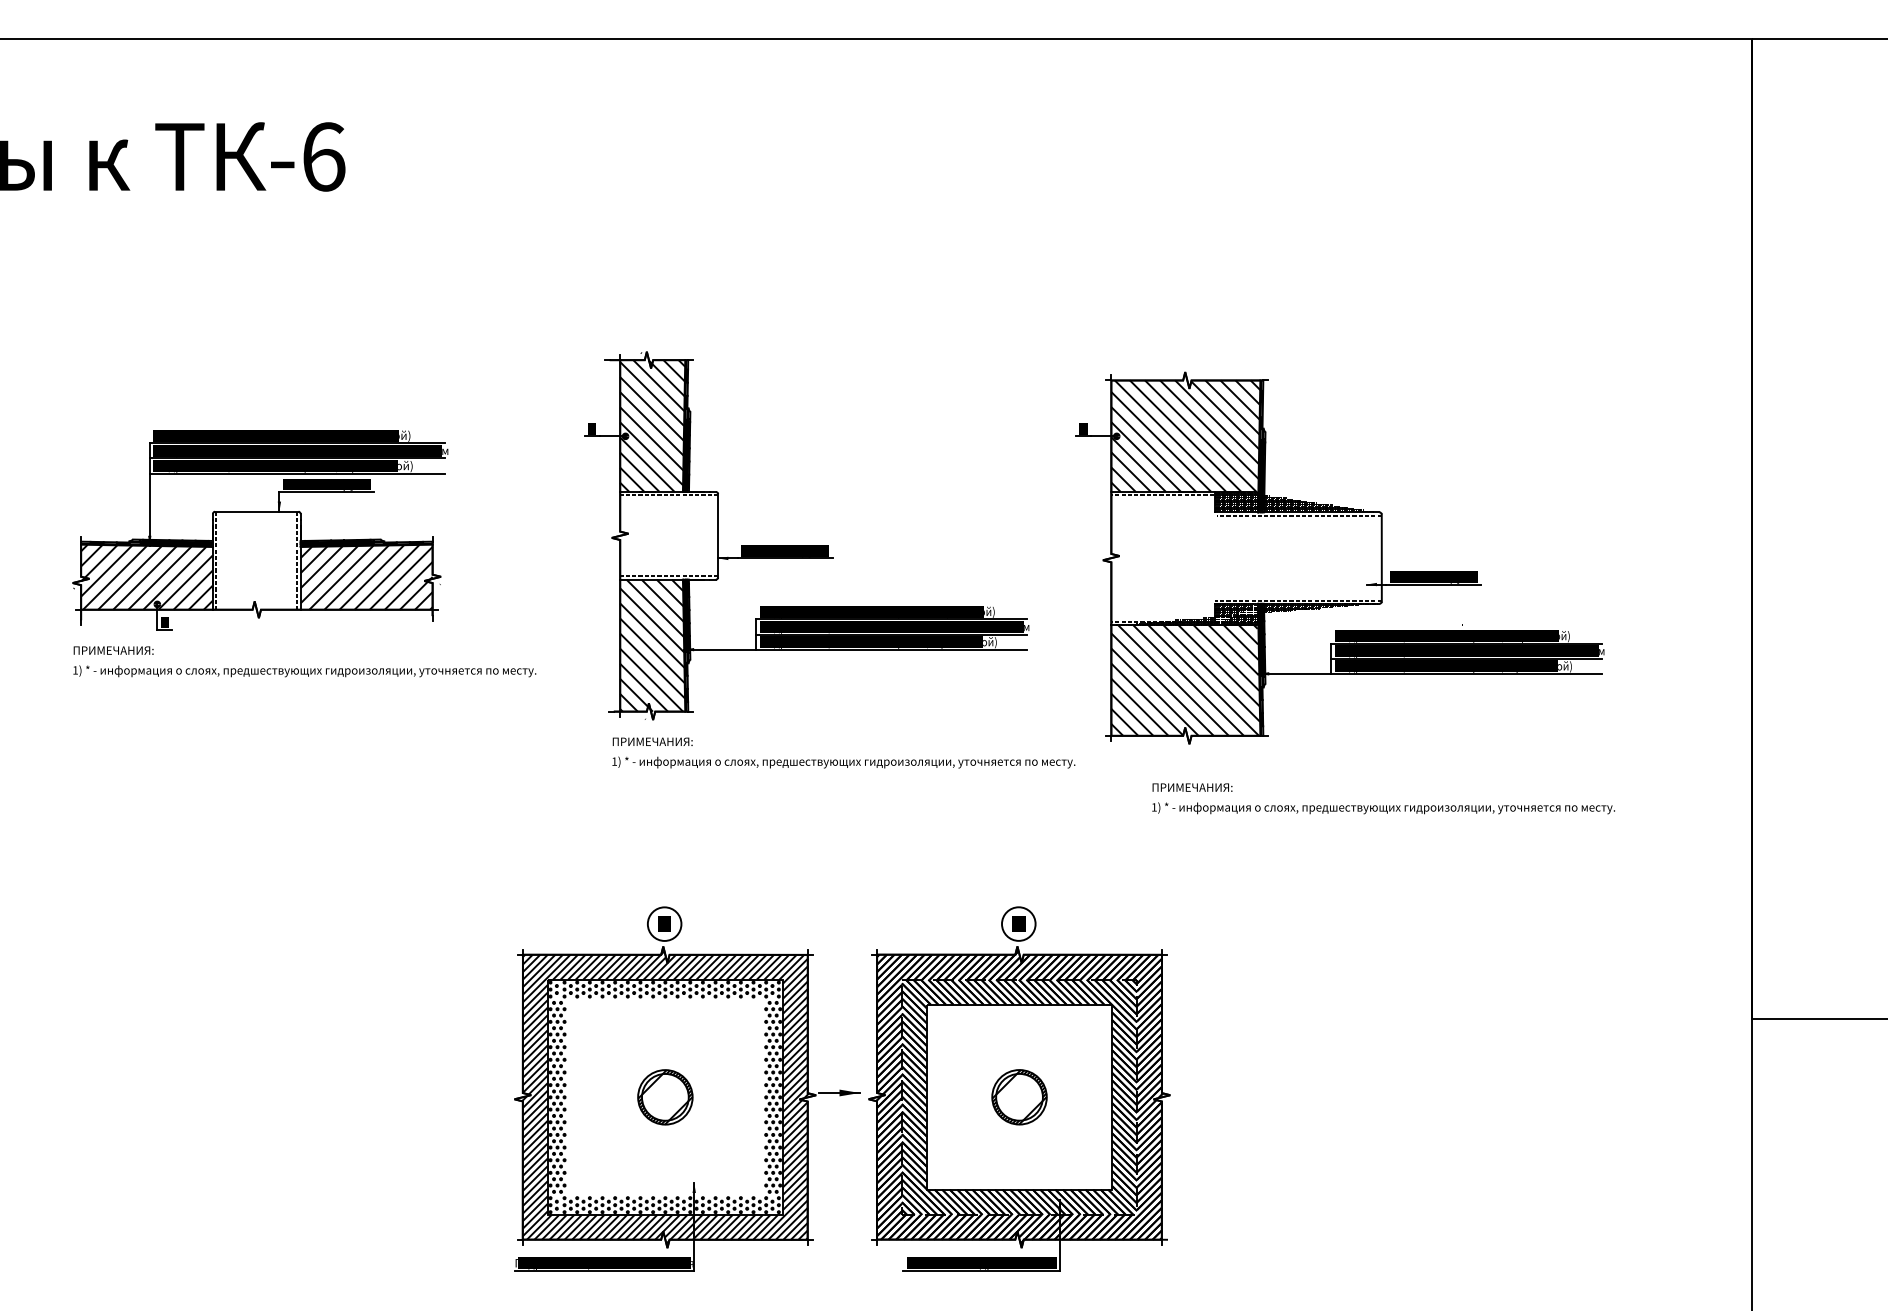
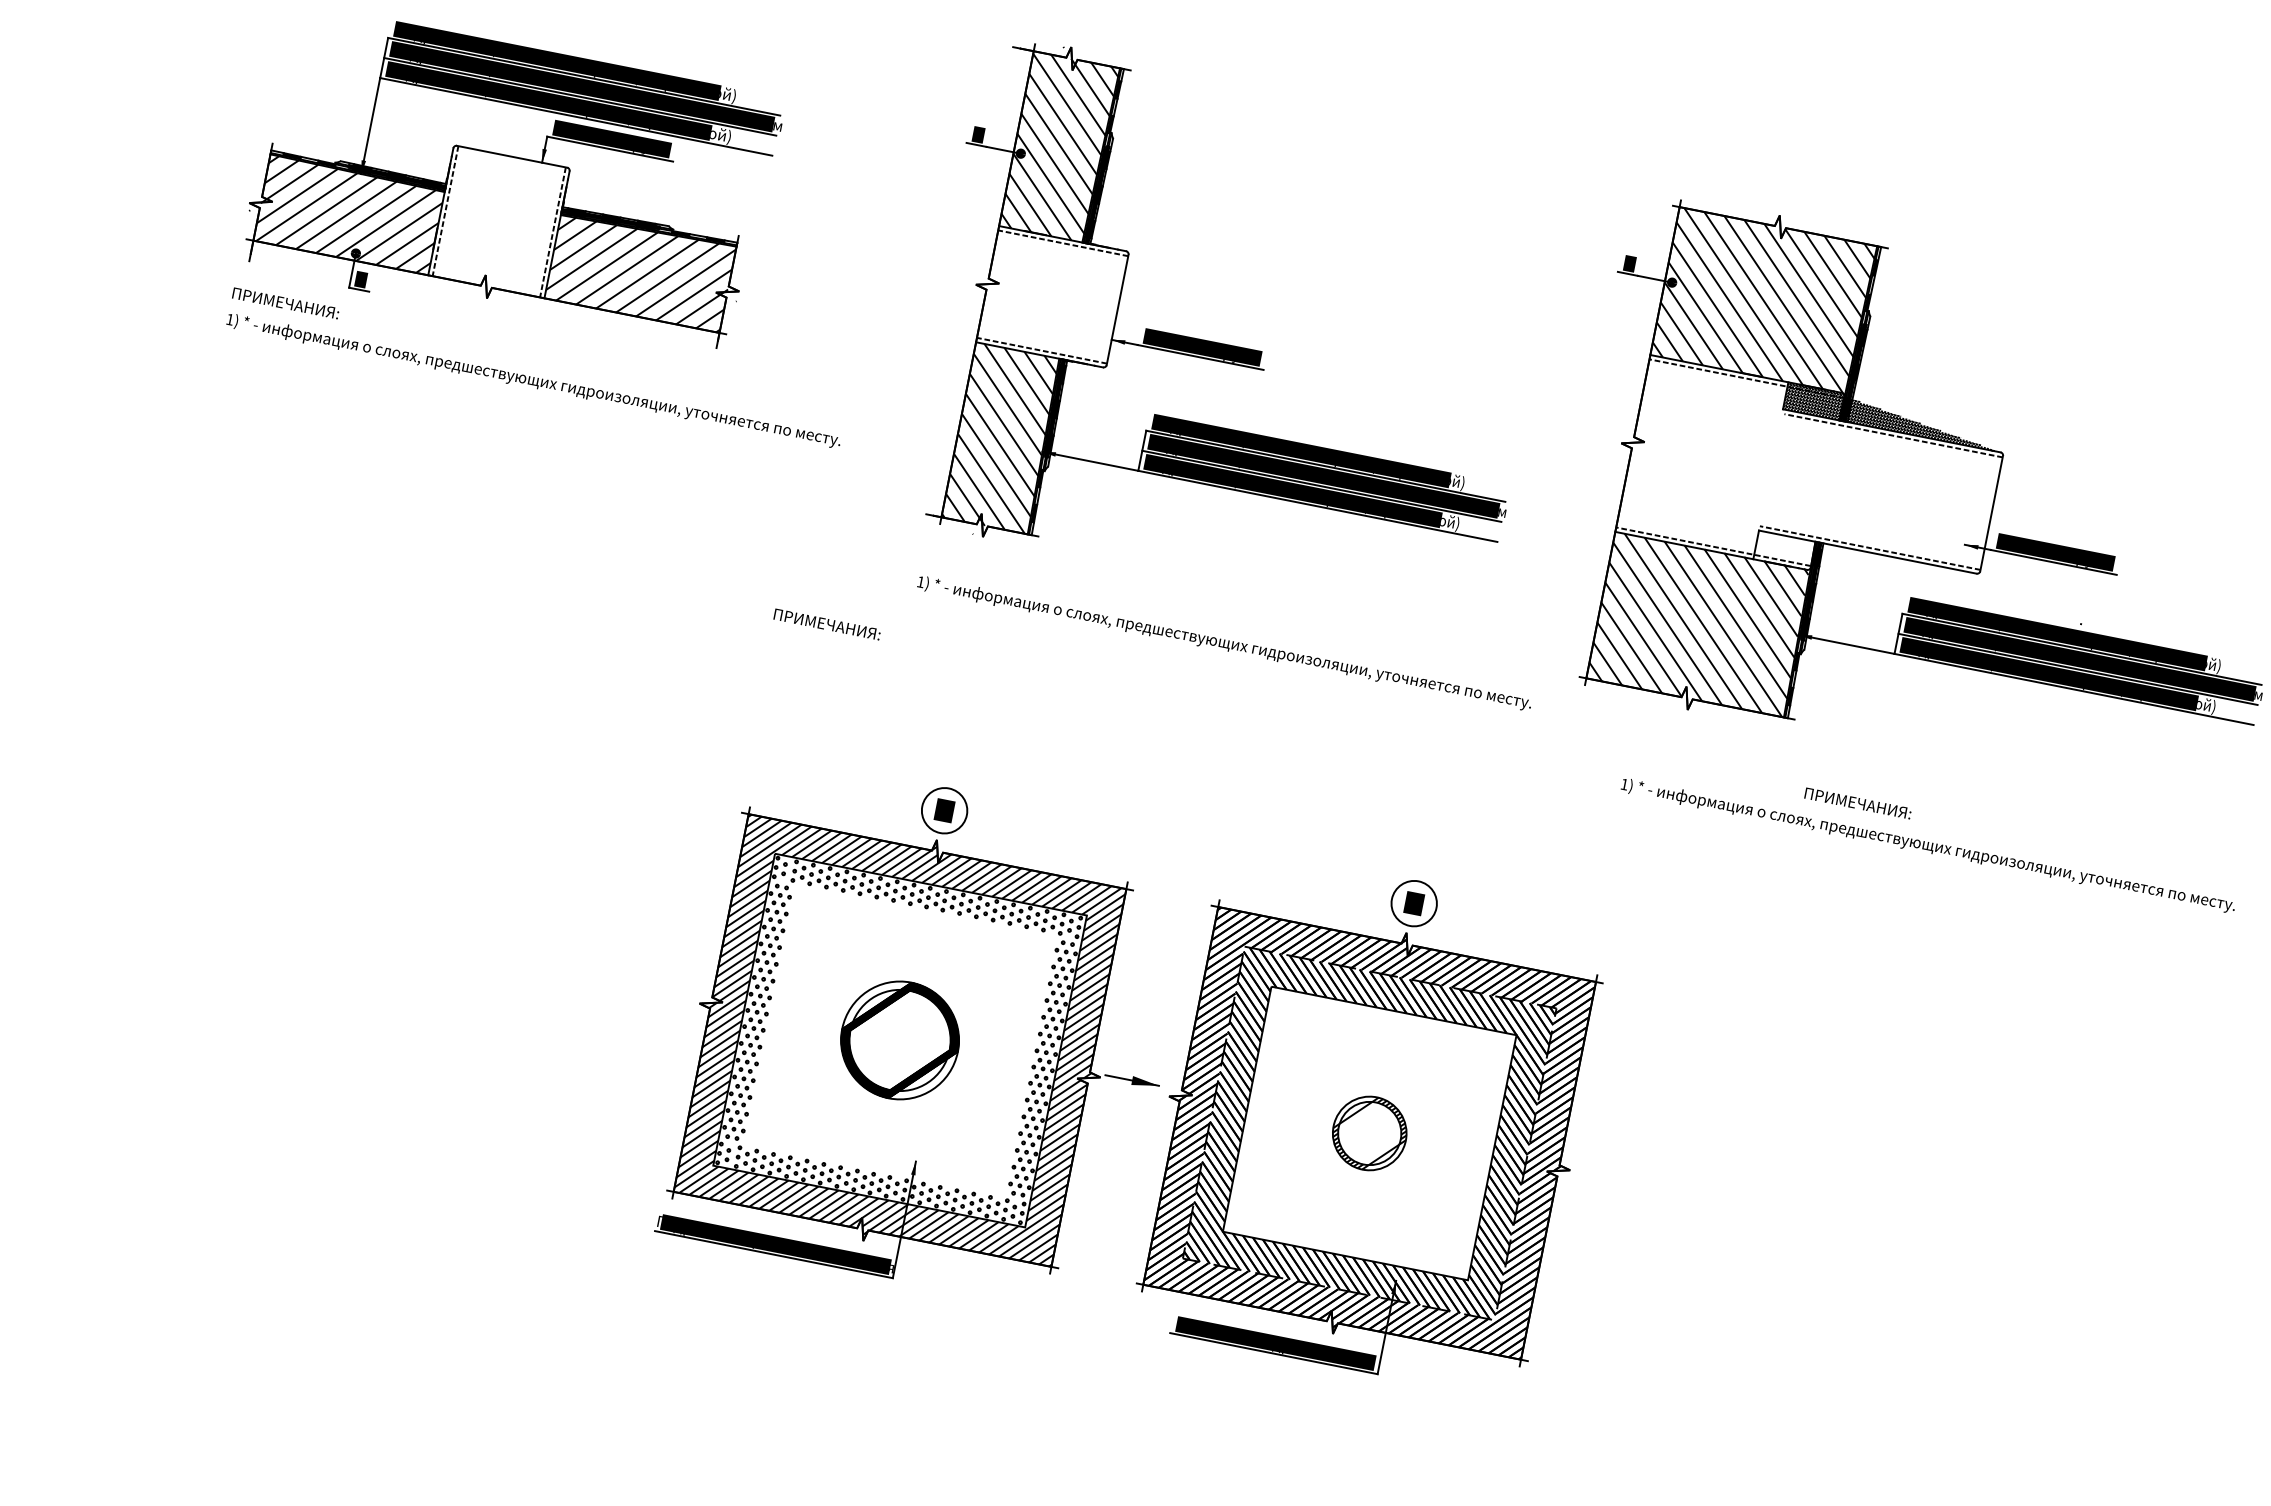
hatch: (1247, 614) -> (1798, 553), removed
text: (652, 741) -> (827, 623), moved
text: (1192, 787) -> (1858, 803), moved
part: (665, 1097) -> (900, 1040), size x1.6

